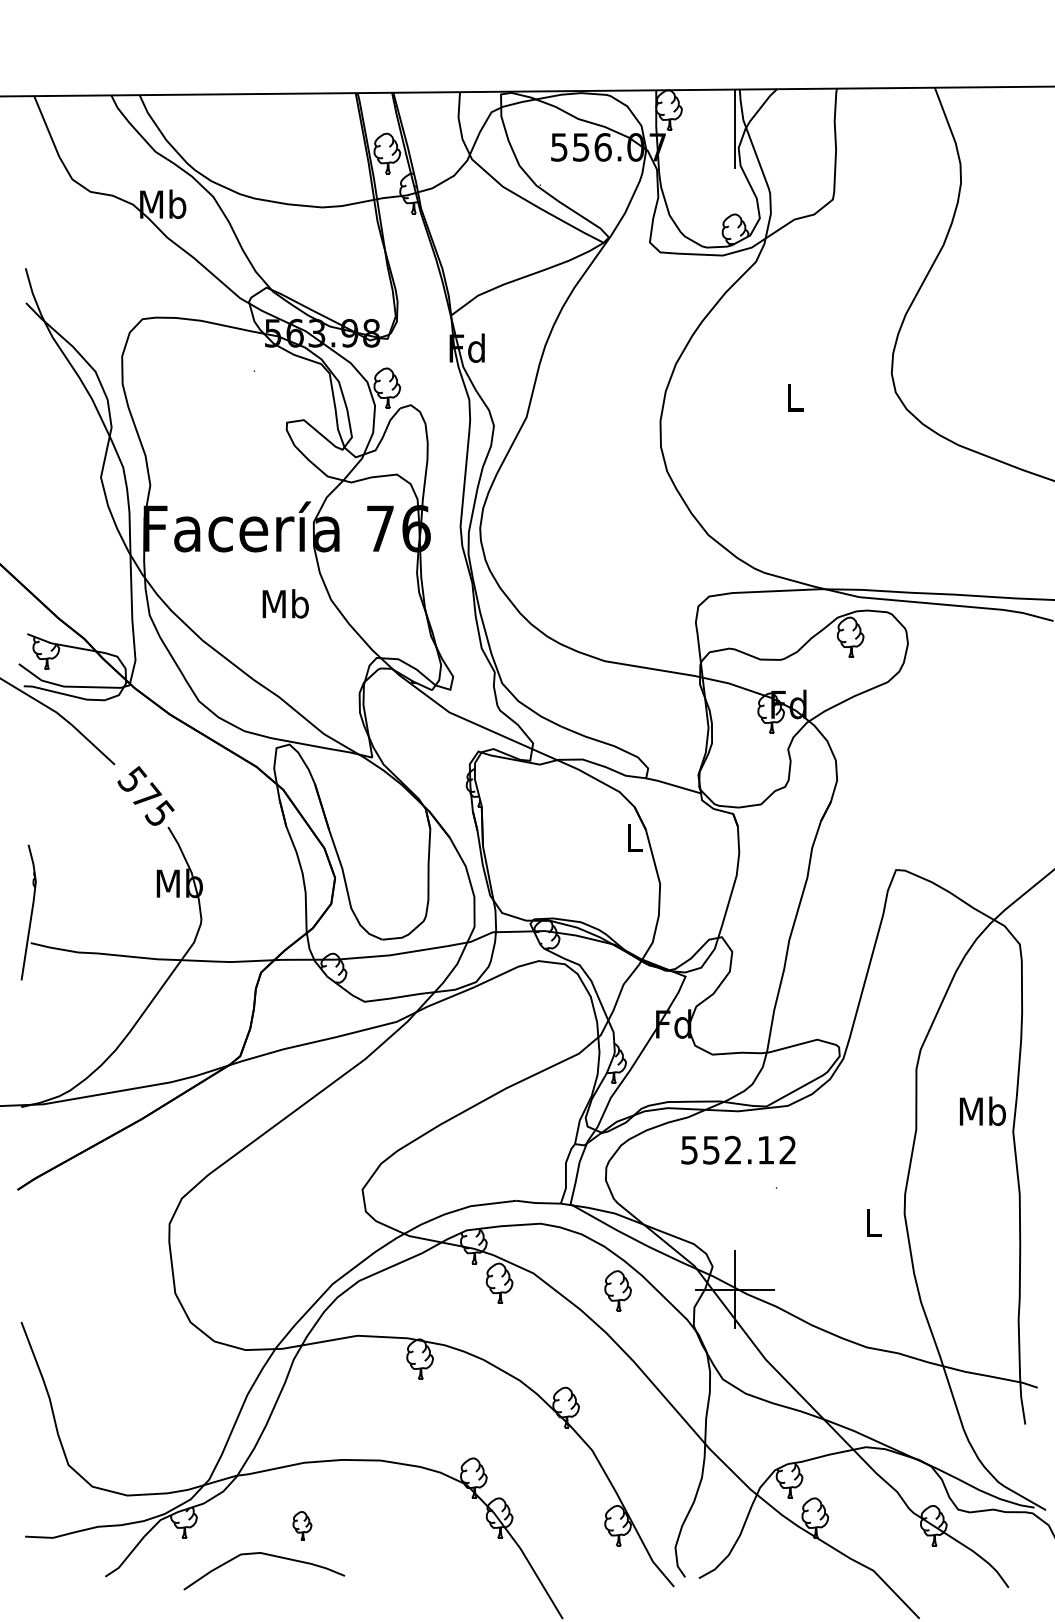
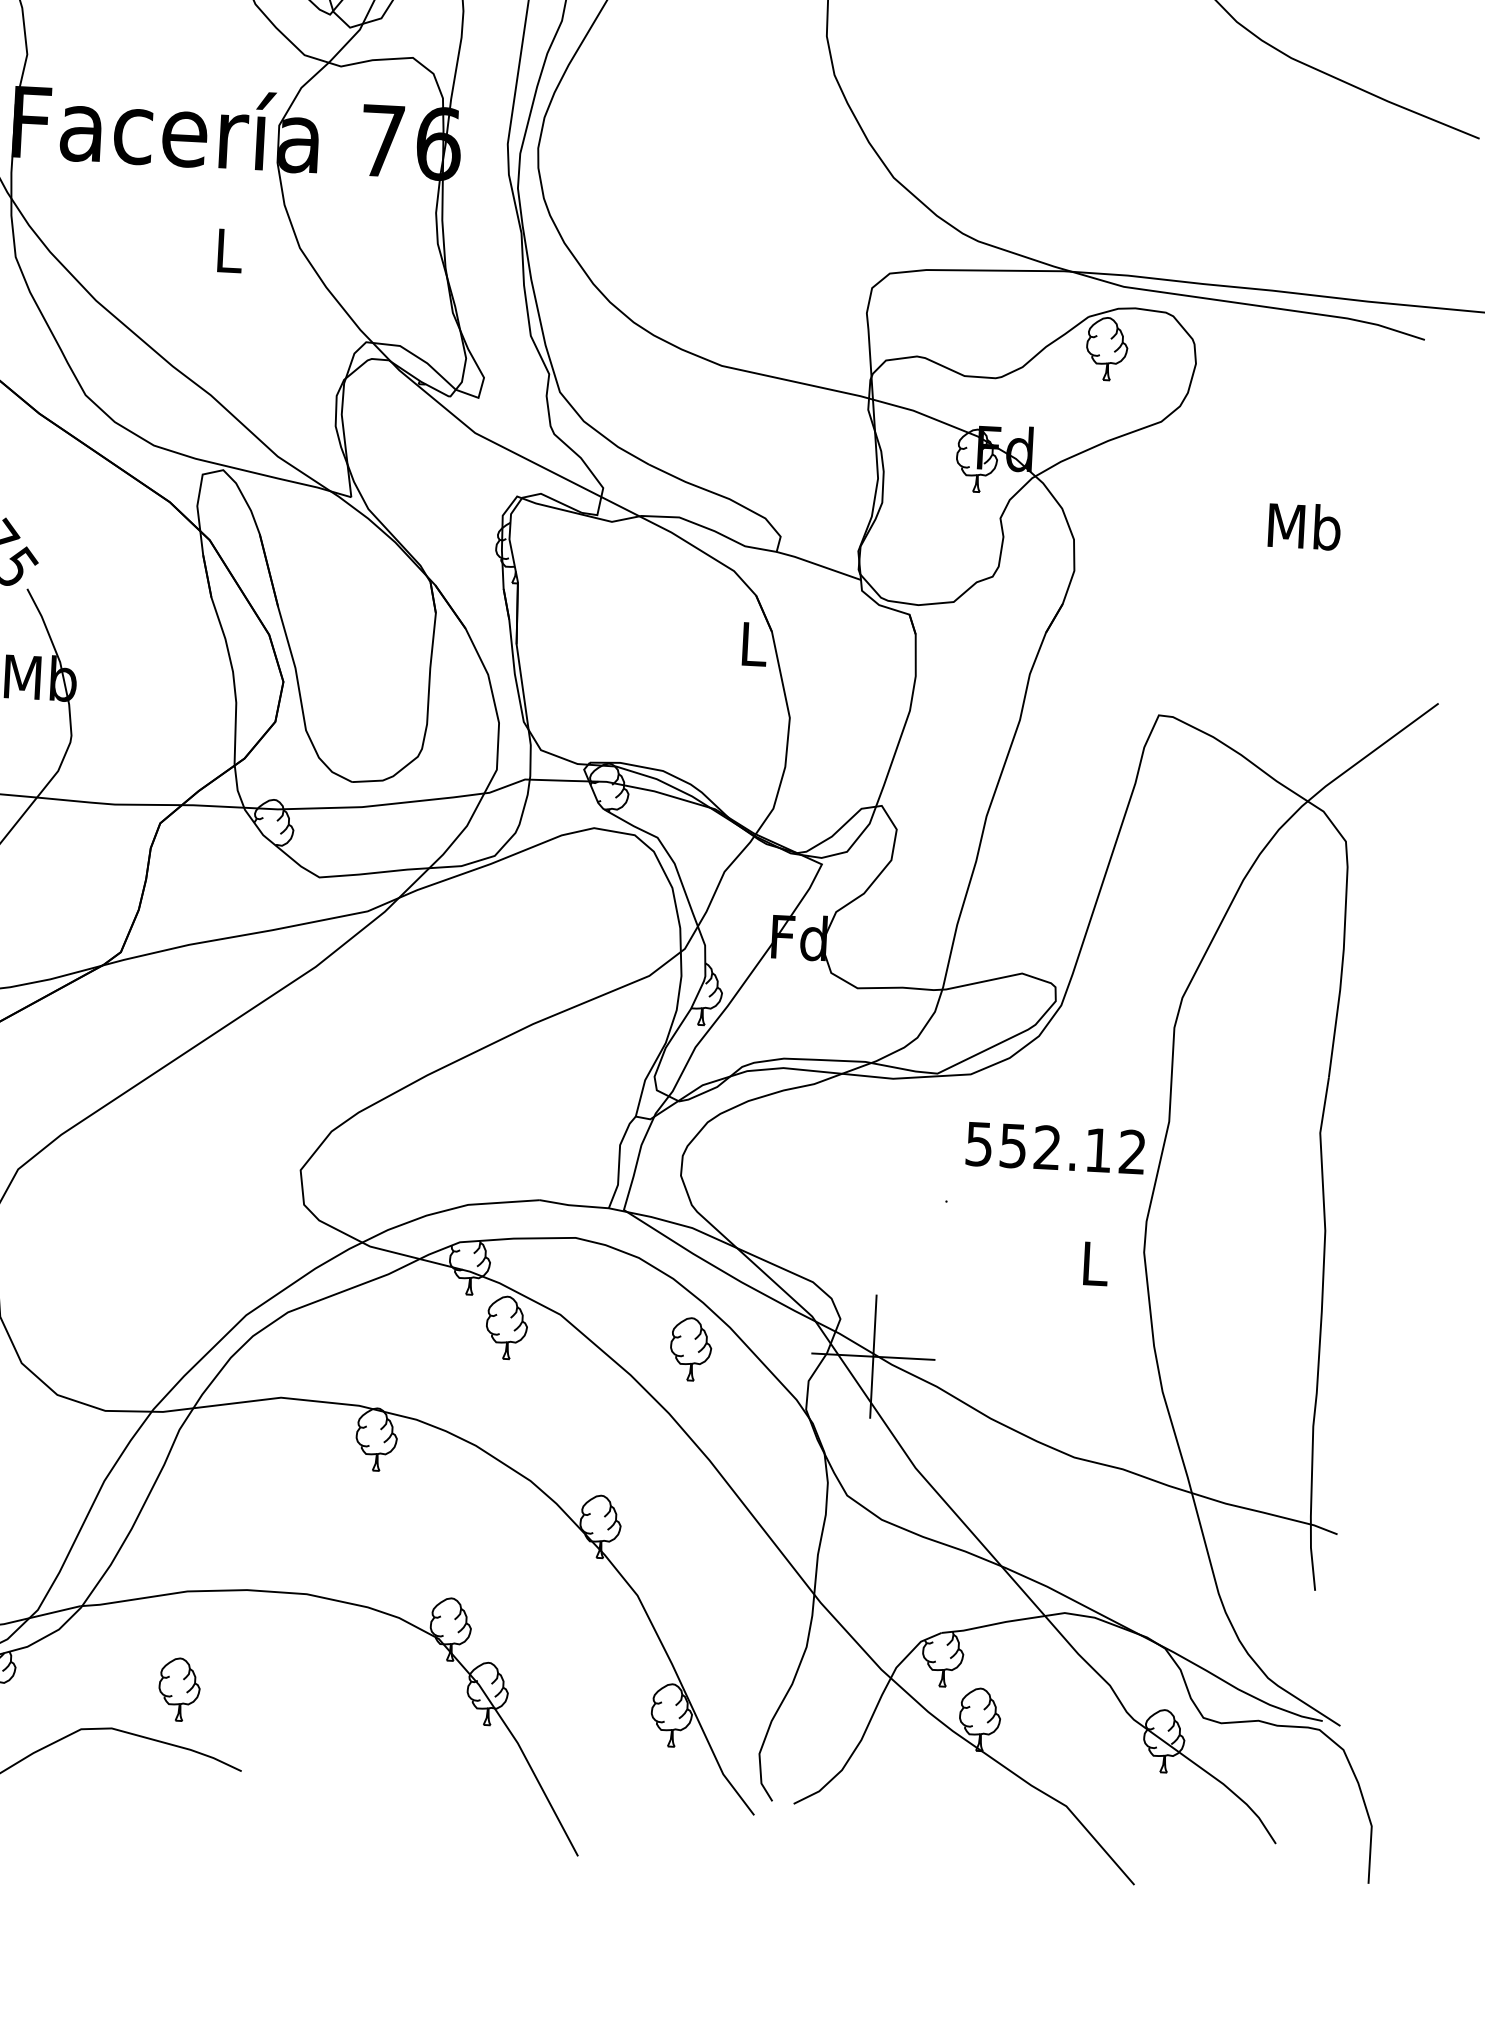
text: (285, 603) -> (228, 249), Mb -> L
text: (982, 1110) -> (1304, 525), moved
text: (738, 1149) -> (1055, 1147), moved
part: (302, 1525) -> (179, 1689), size x1.43

